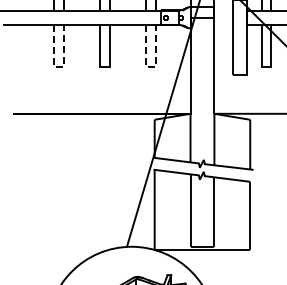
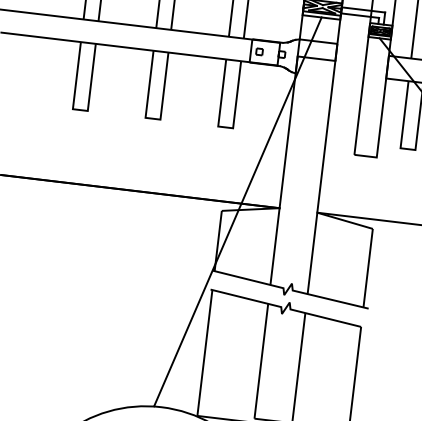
line: (58, 67) -> (79, 110), dashed -> solid
line: (150, 67) -> (225, 127), dashed -> solid

